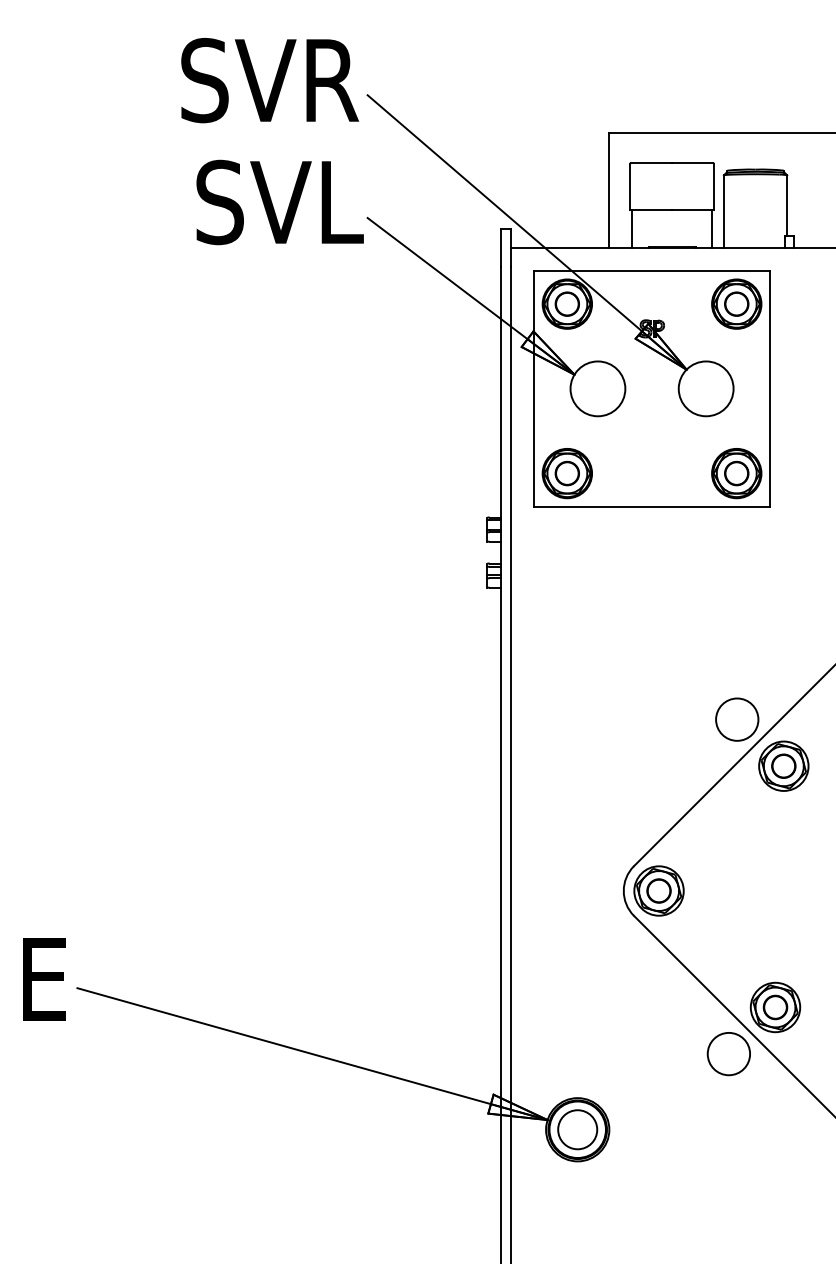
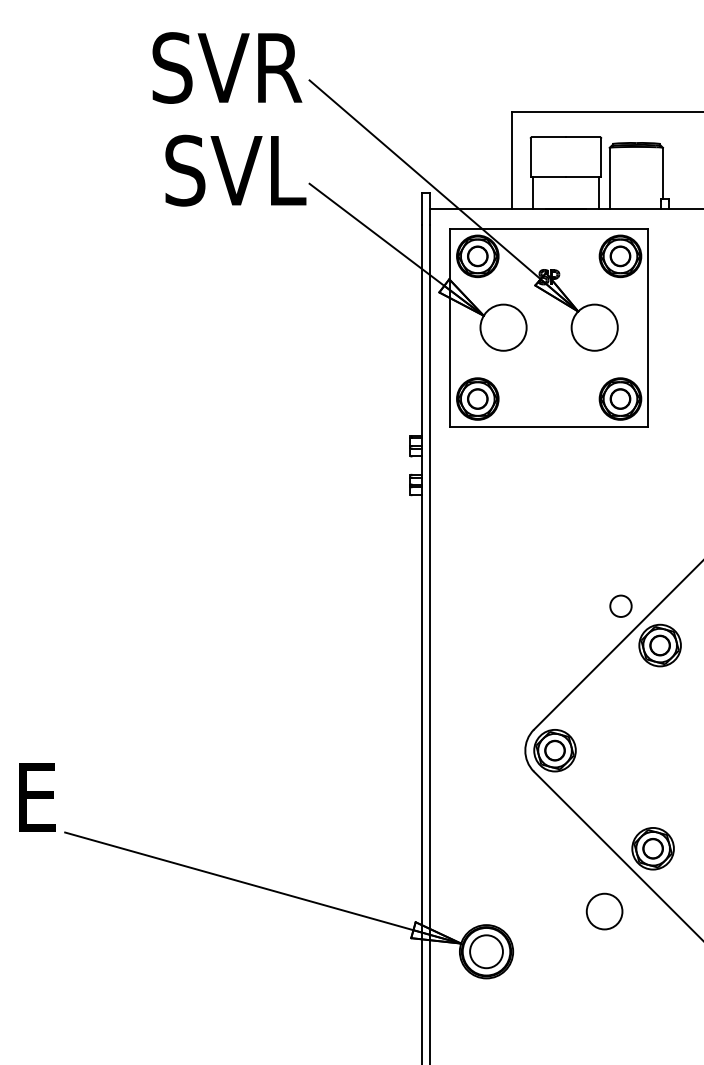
circle: (737, 719) -> (621, 606), size x0.6
text: (44, 979) -> (37, 797), moved
circle: (728, 1054) -> (604, 911), moved

